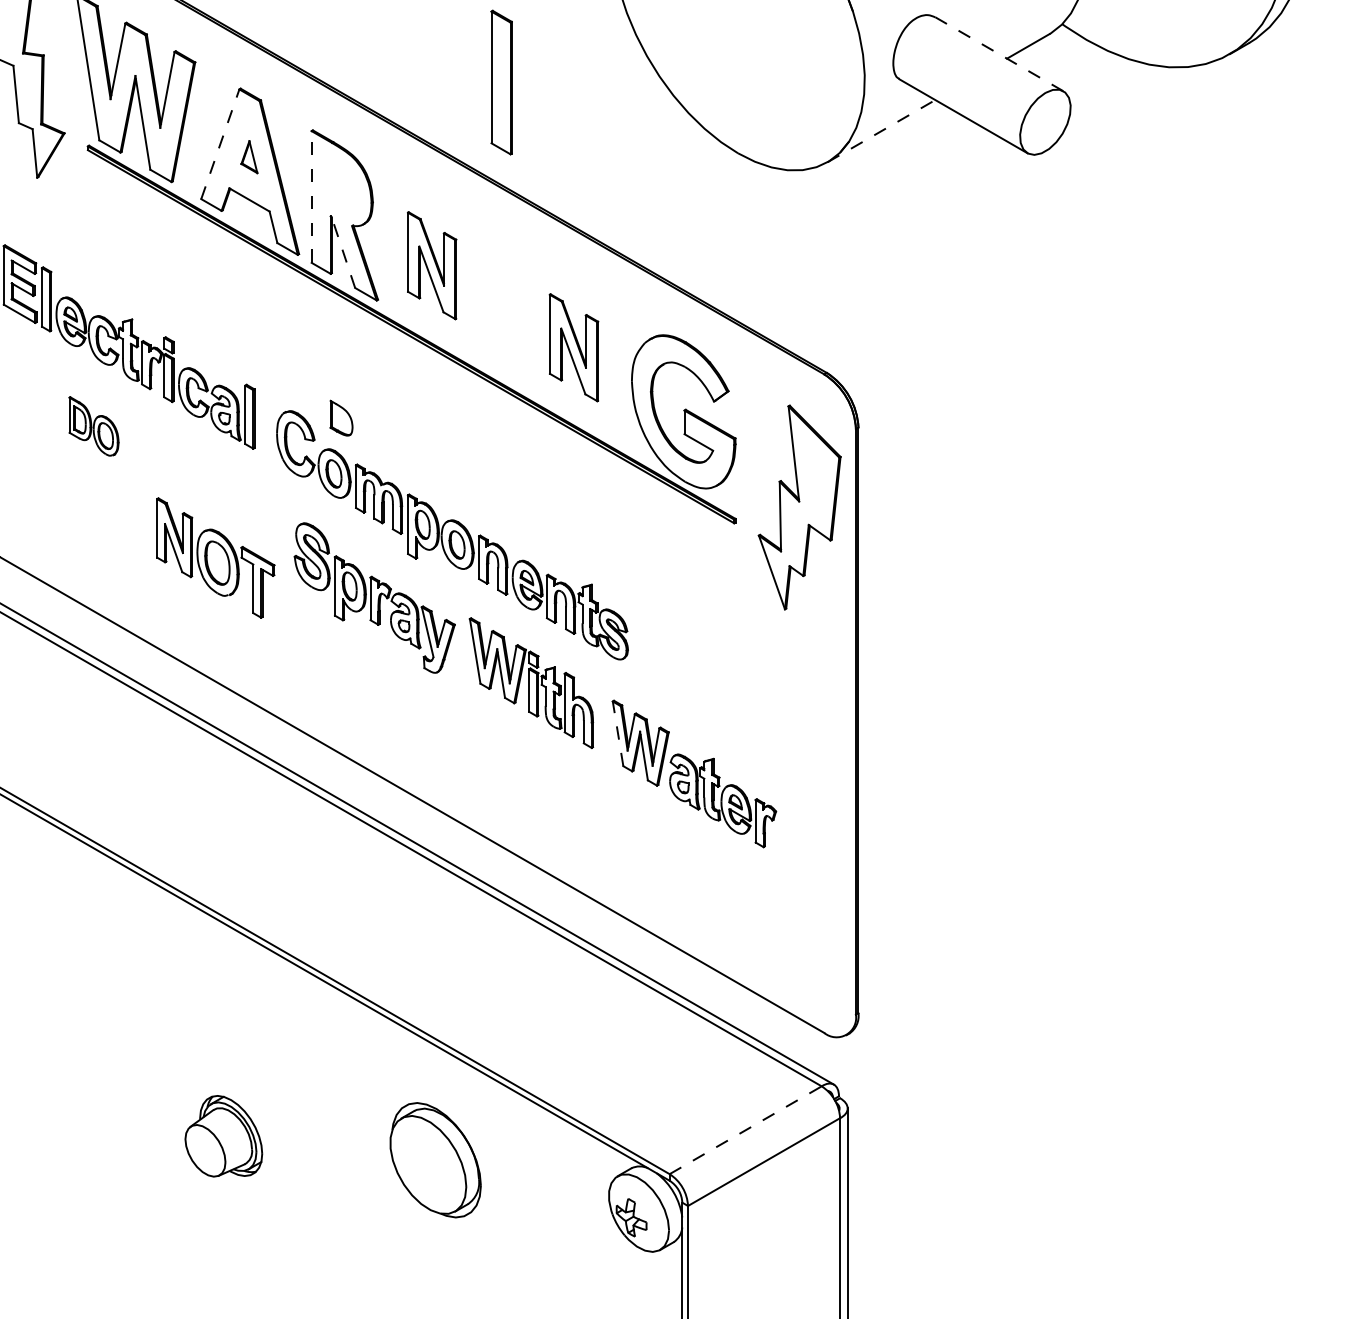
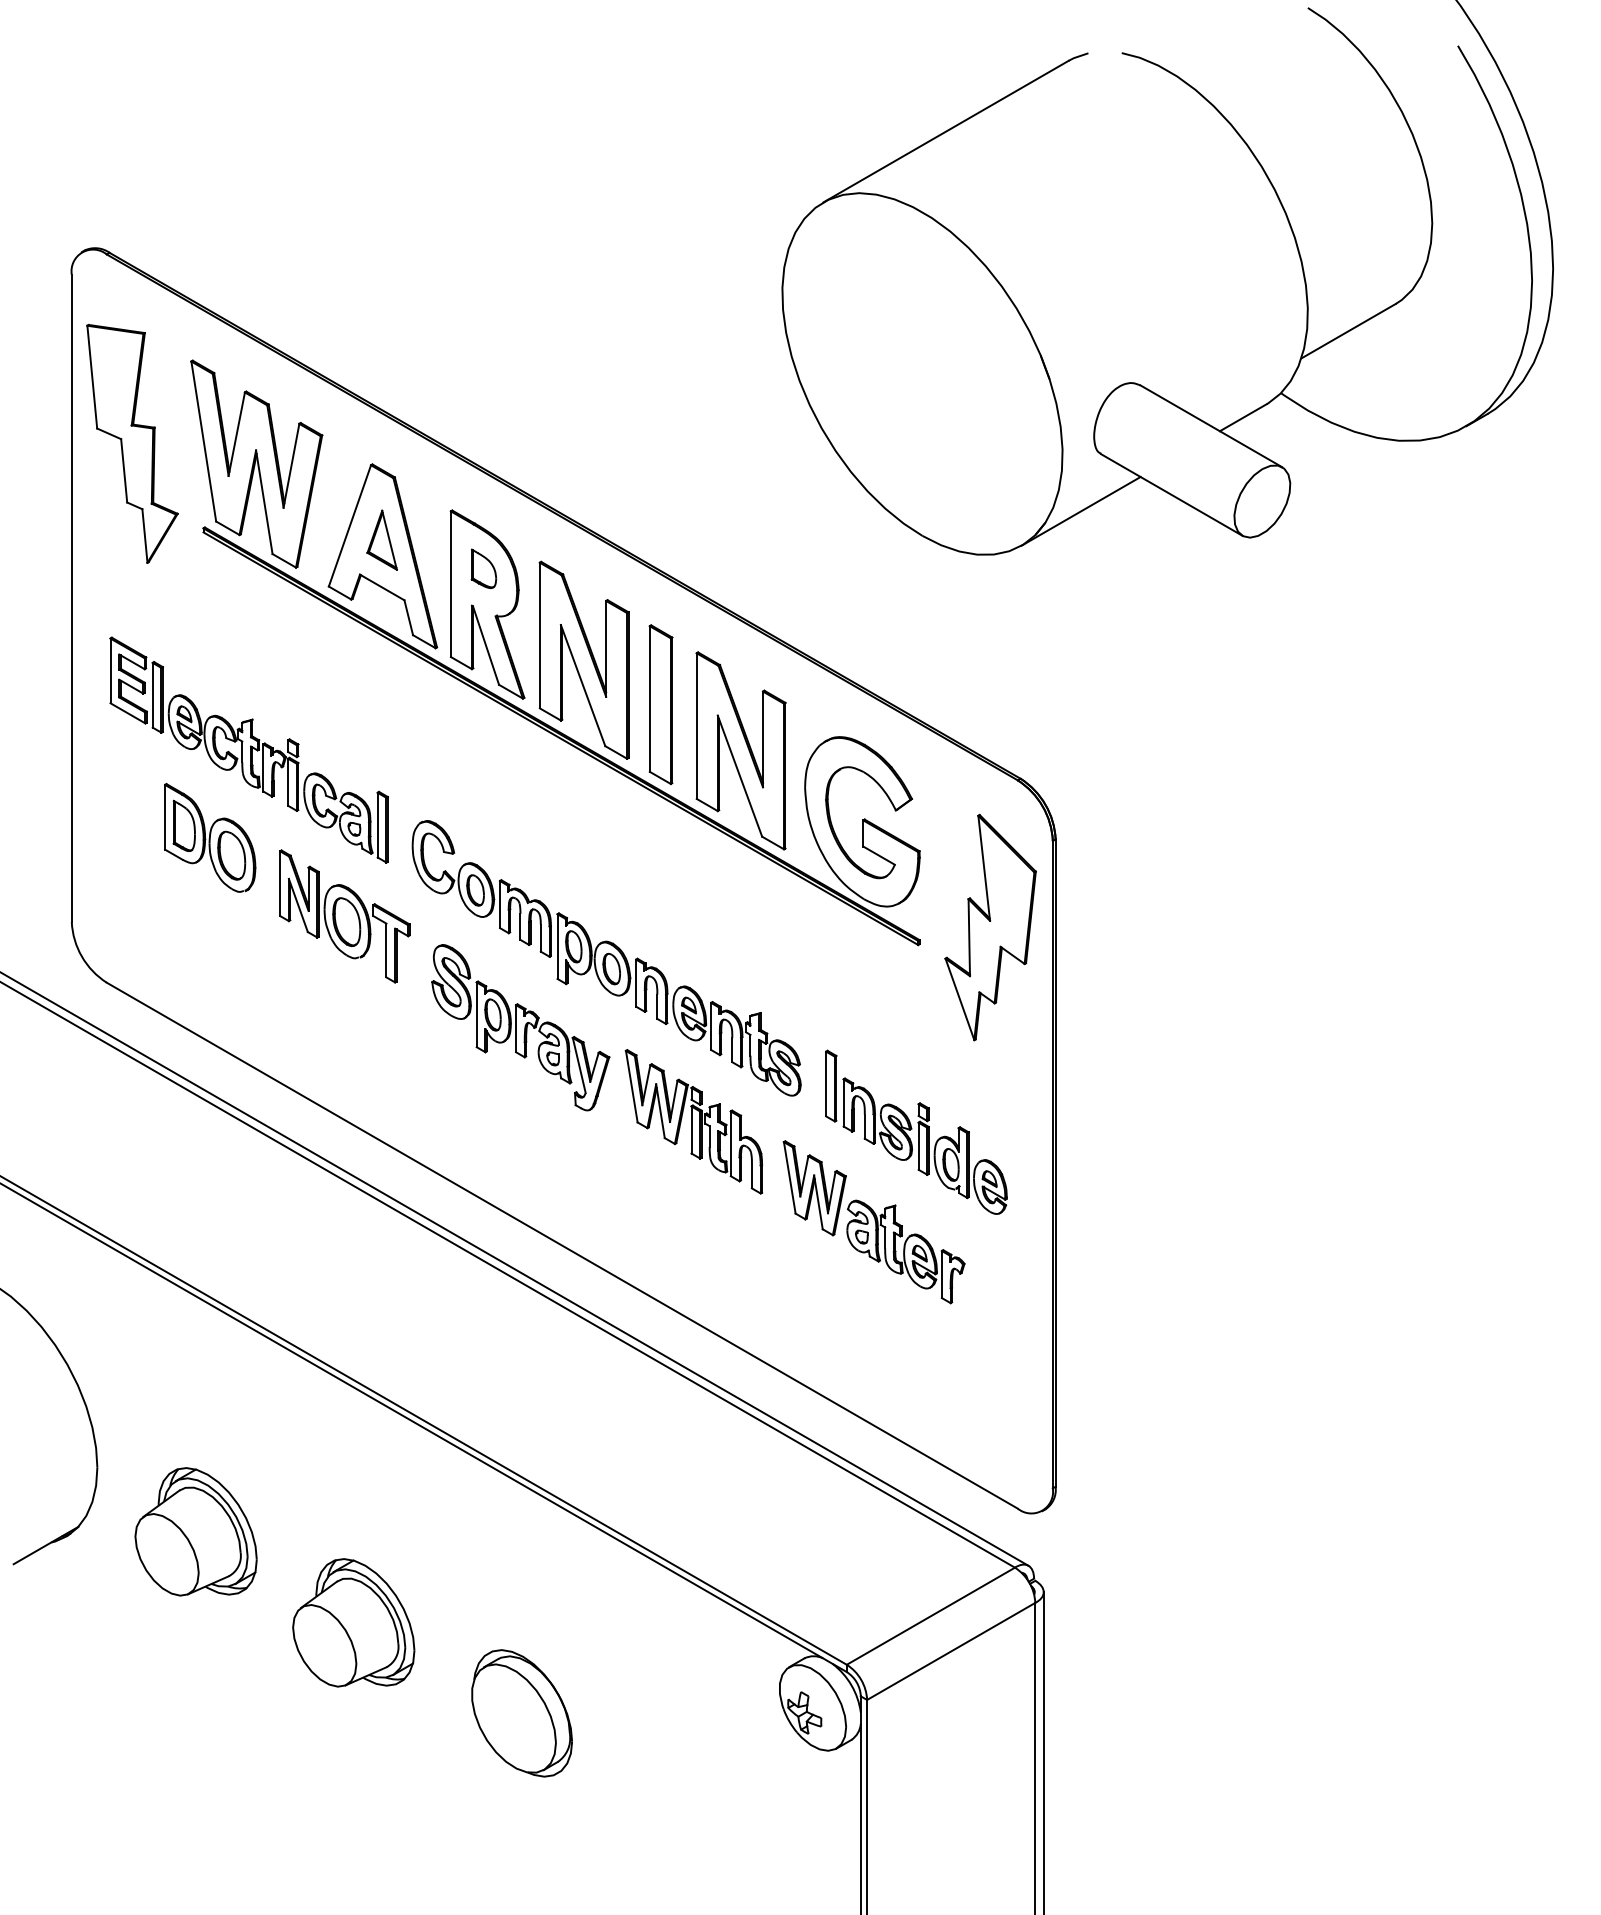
line: (999, 54) -> (1211, 426), dashed -> solid
part: (501, 82) -> (660, 704), moved
line: (881, 131) -> (1081, 511), dashed -> solid
line: (220, 143) -> (350, 525), dashed -> solid
part: (248, 156) -> (381, 539), size x1.67
line: (311, 197) -> (450, 584), dashed -> solid
line: (342, 252) -> (485, 645), dashed -> solid
part: (431, 265) -> (583, 659), size x1.67
part: (573, 347) -> (740, 750), size x1.67
part: (341, 417) -> (483, 568), moved
part: (94, 426) -> (210, 837), size x1.67
part: (215, 558) -> (344, 916), moved
part: (732, 691) -> (916, 1131), added
line: (617, 733) -> (789, 1177), dashed -> solid
part: (80, 1053) -> (195, 1531), added
line: (746, 1129) -> (931, 1615), dashed -> solid
part: (223, 1135) -> (353, 1622), size x1.43
part: (435, 1160) -> (521, 1713), moved

